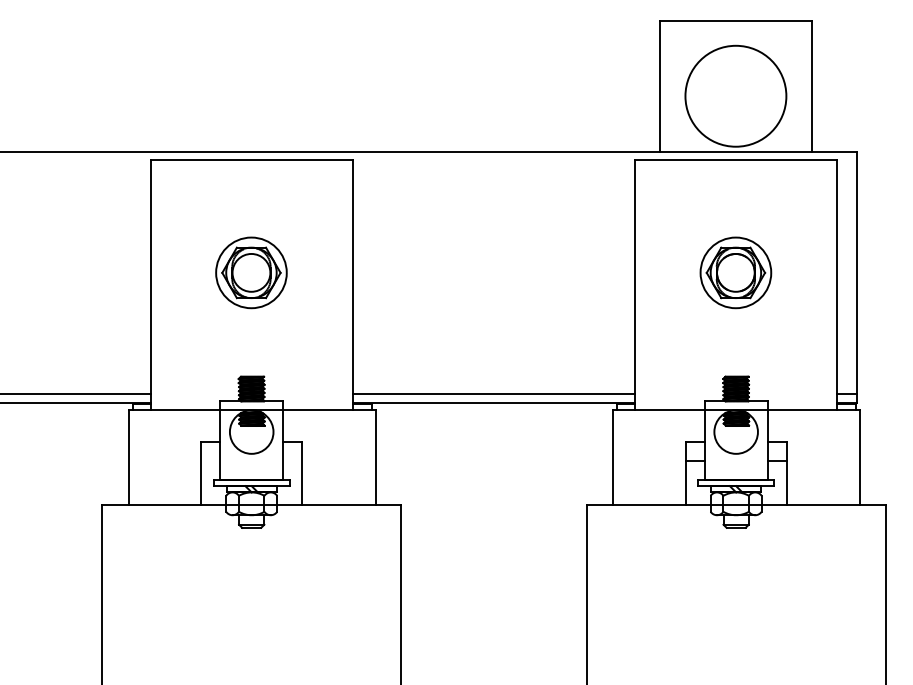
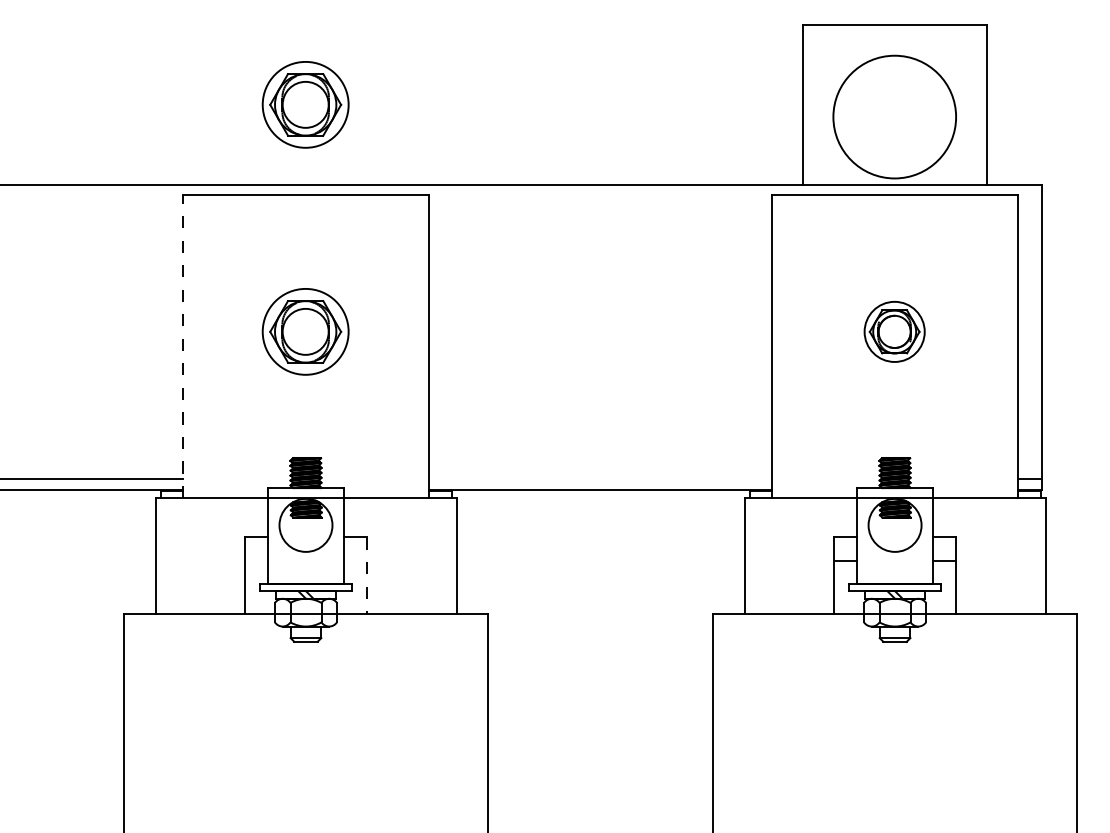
part: (251, 85) -> (305, 104), added
part: (735, 272) -> (894, 331), size x0.7
line: (150, 284) -> (183, 346), solid -> dashed
line: (493, 394) -> (600, 479), removed
line: (302, 474) -> (367, 576), solid -> dashed

